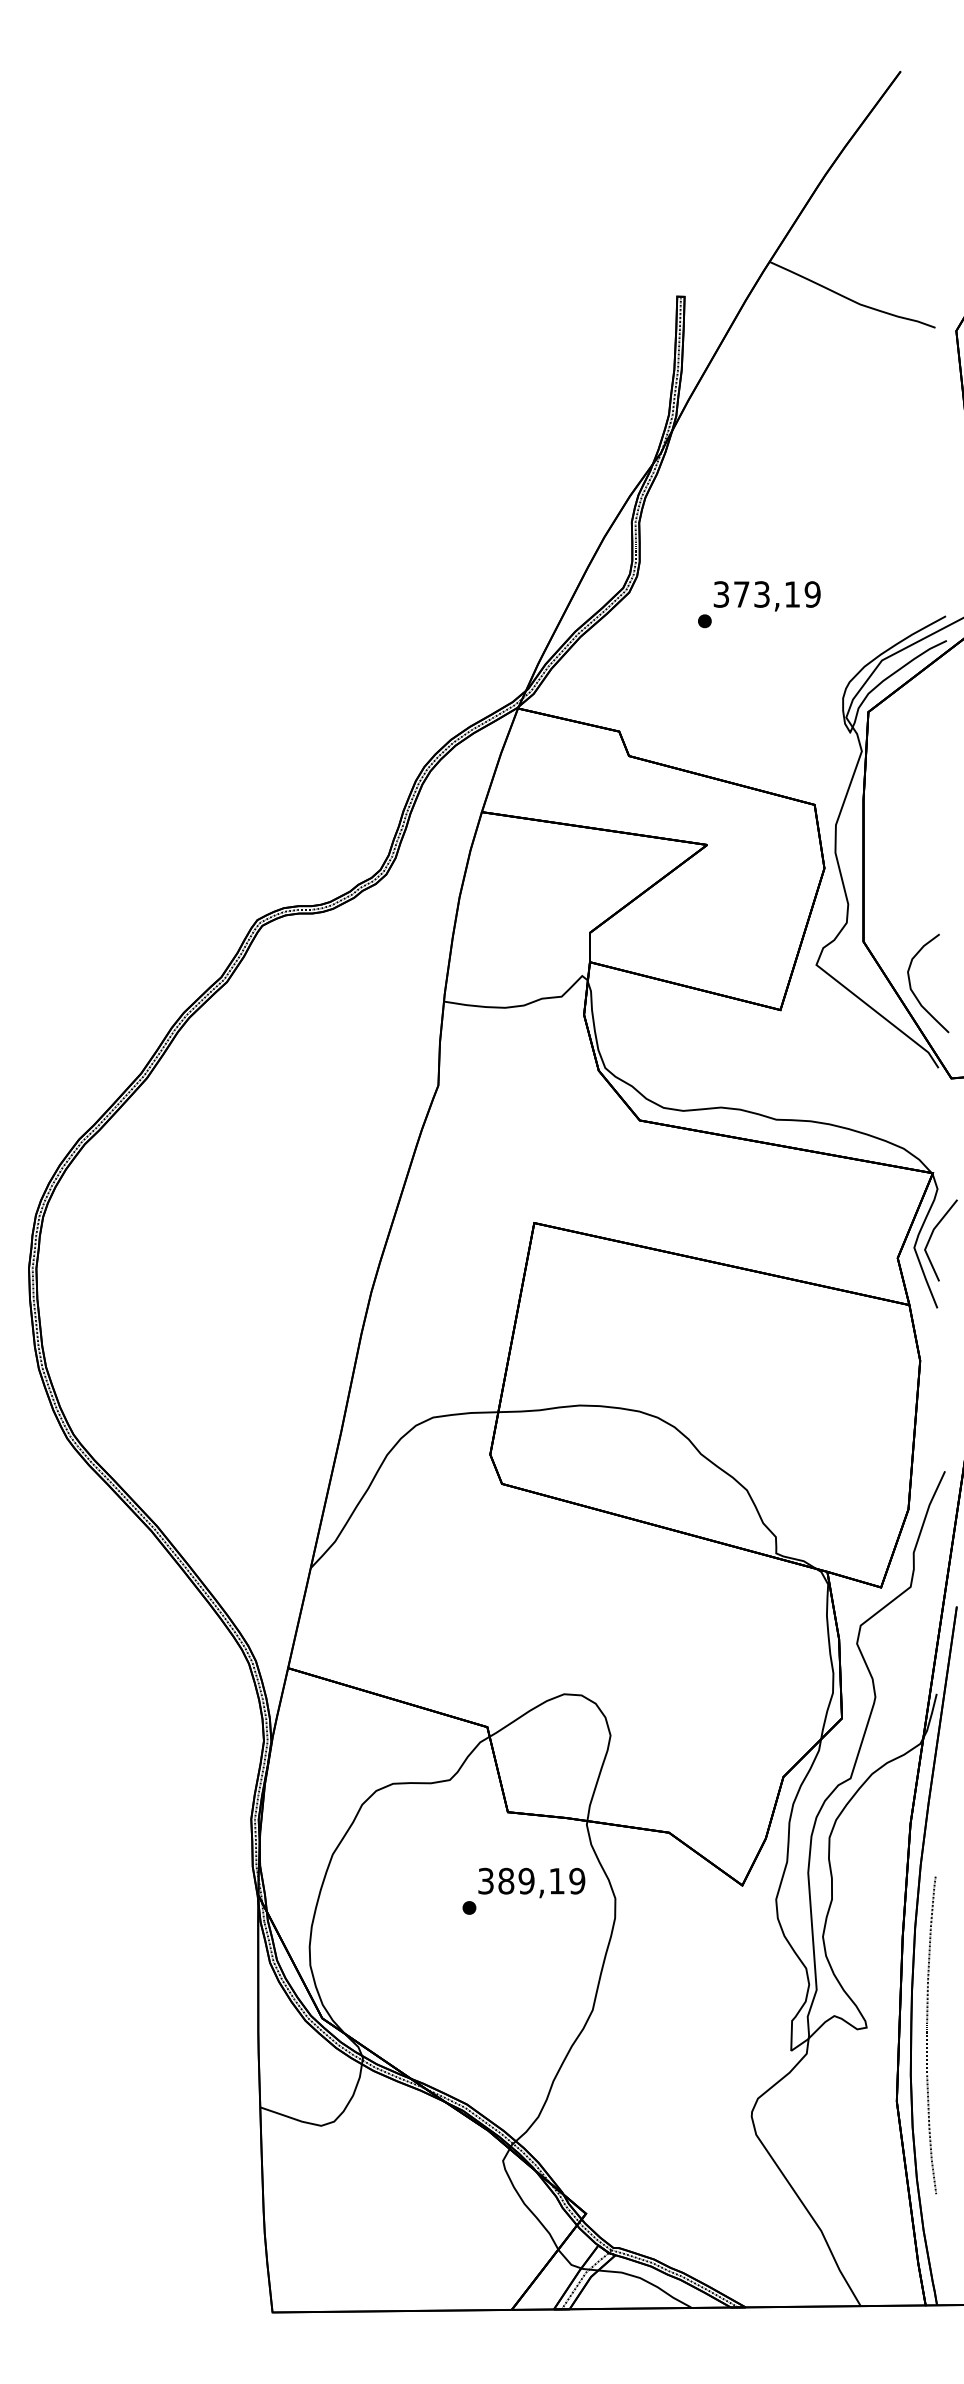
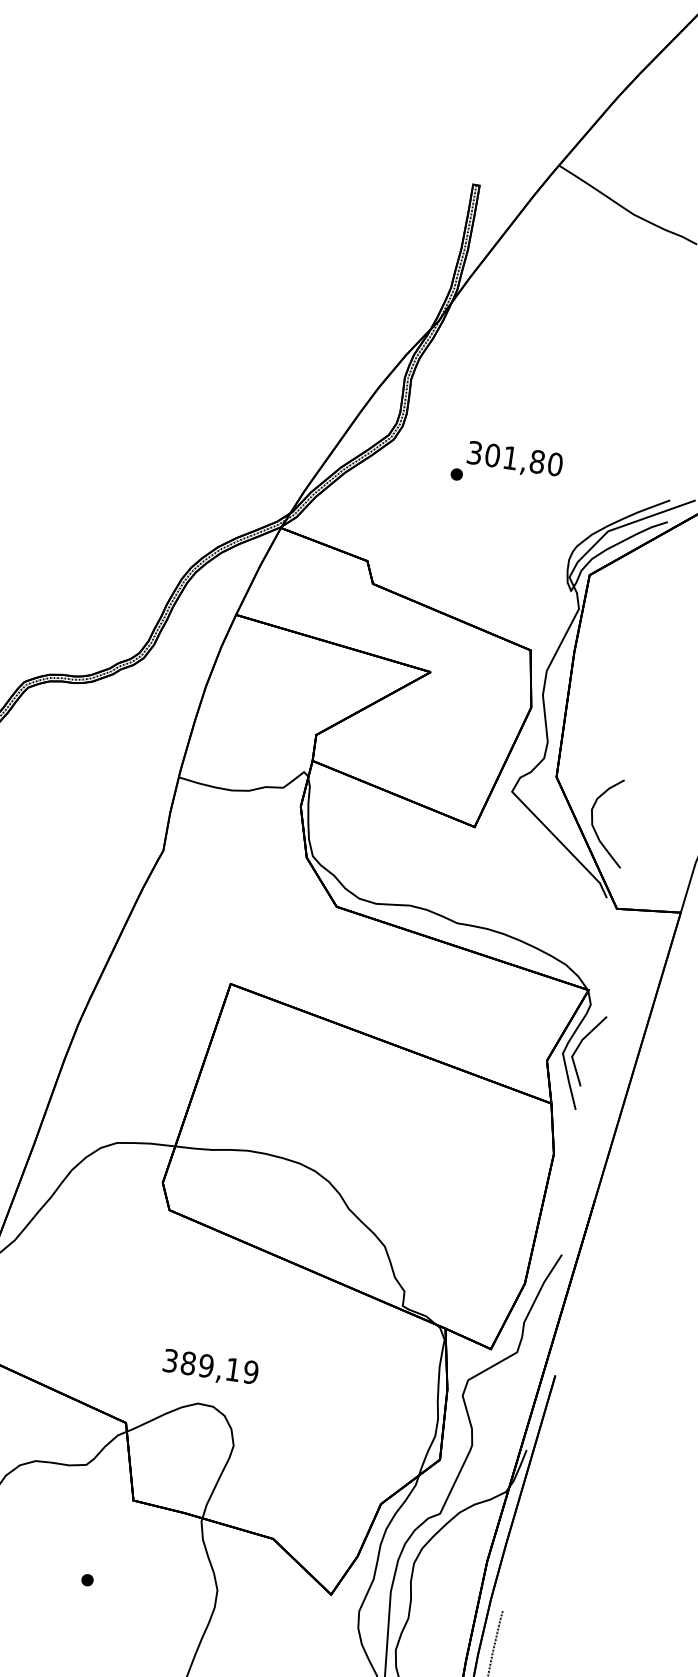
text: (776, 594) -> (523, 459), 373,19 -> 301,80
text: (531, 1882) -> (210, 1367), moved

